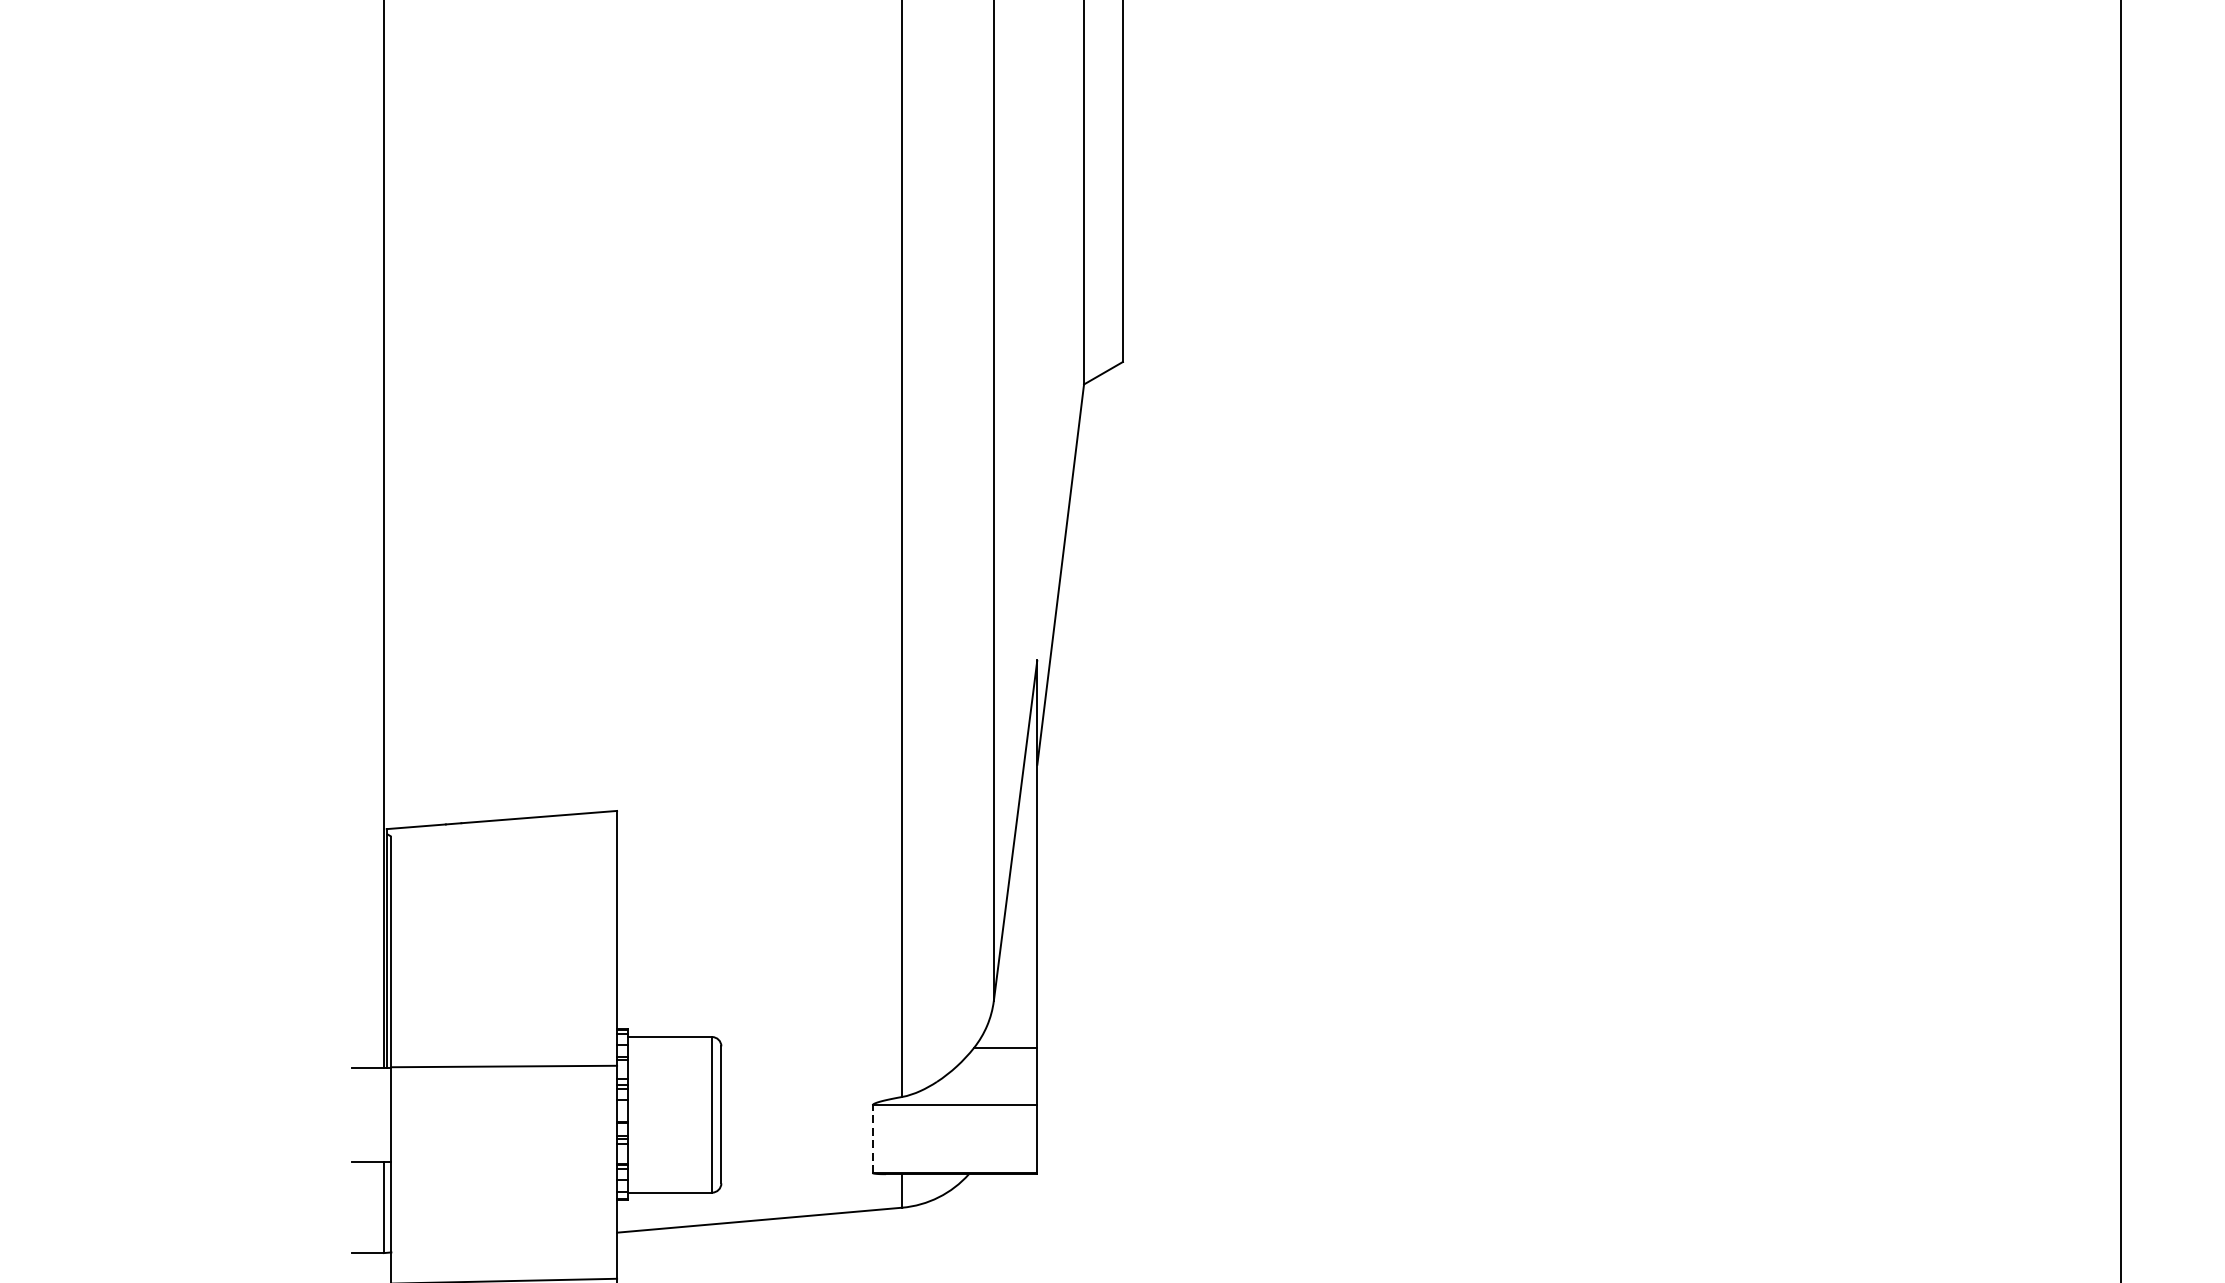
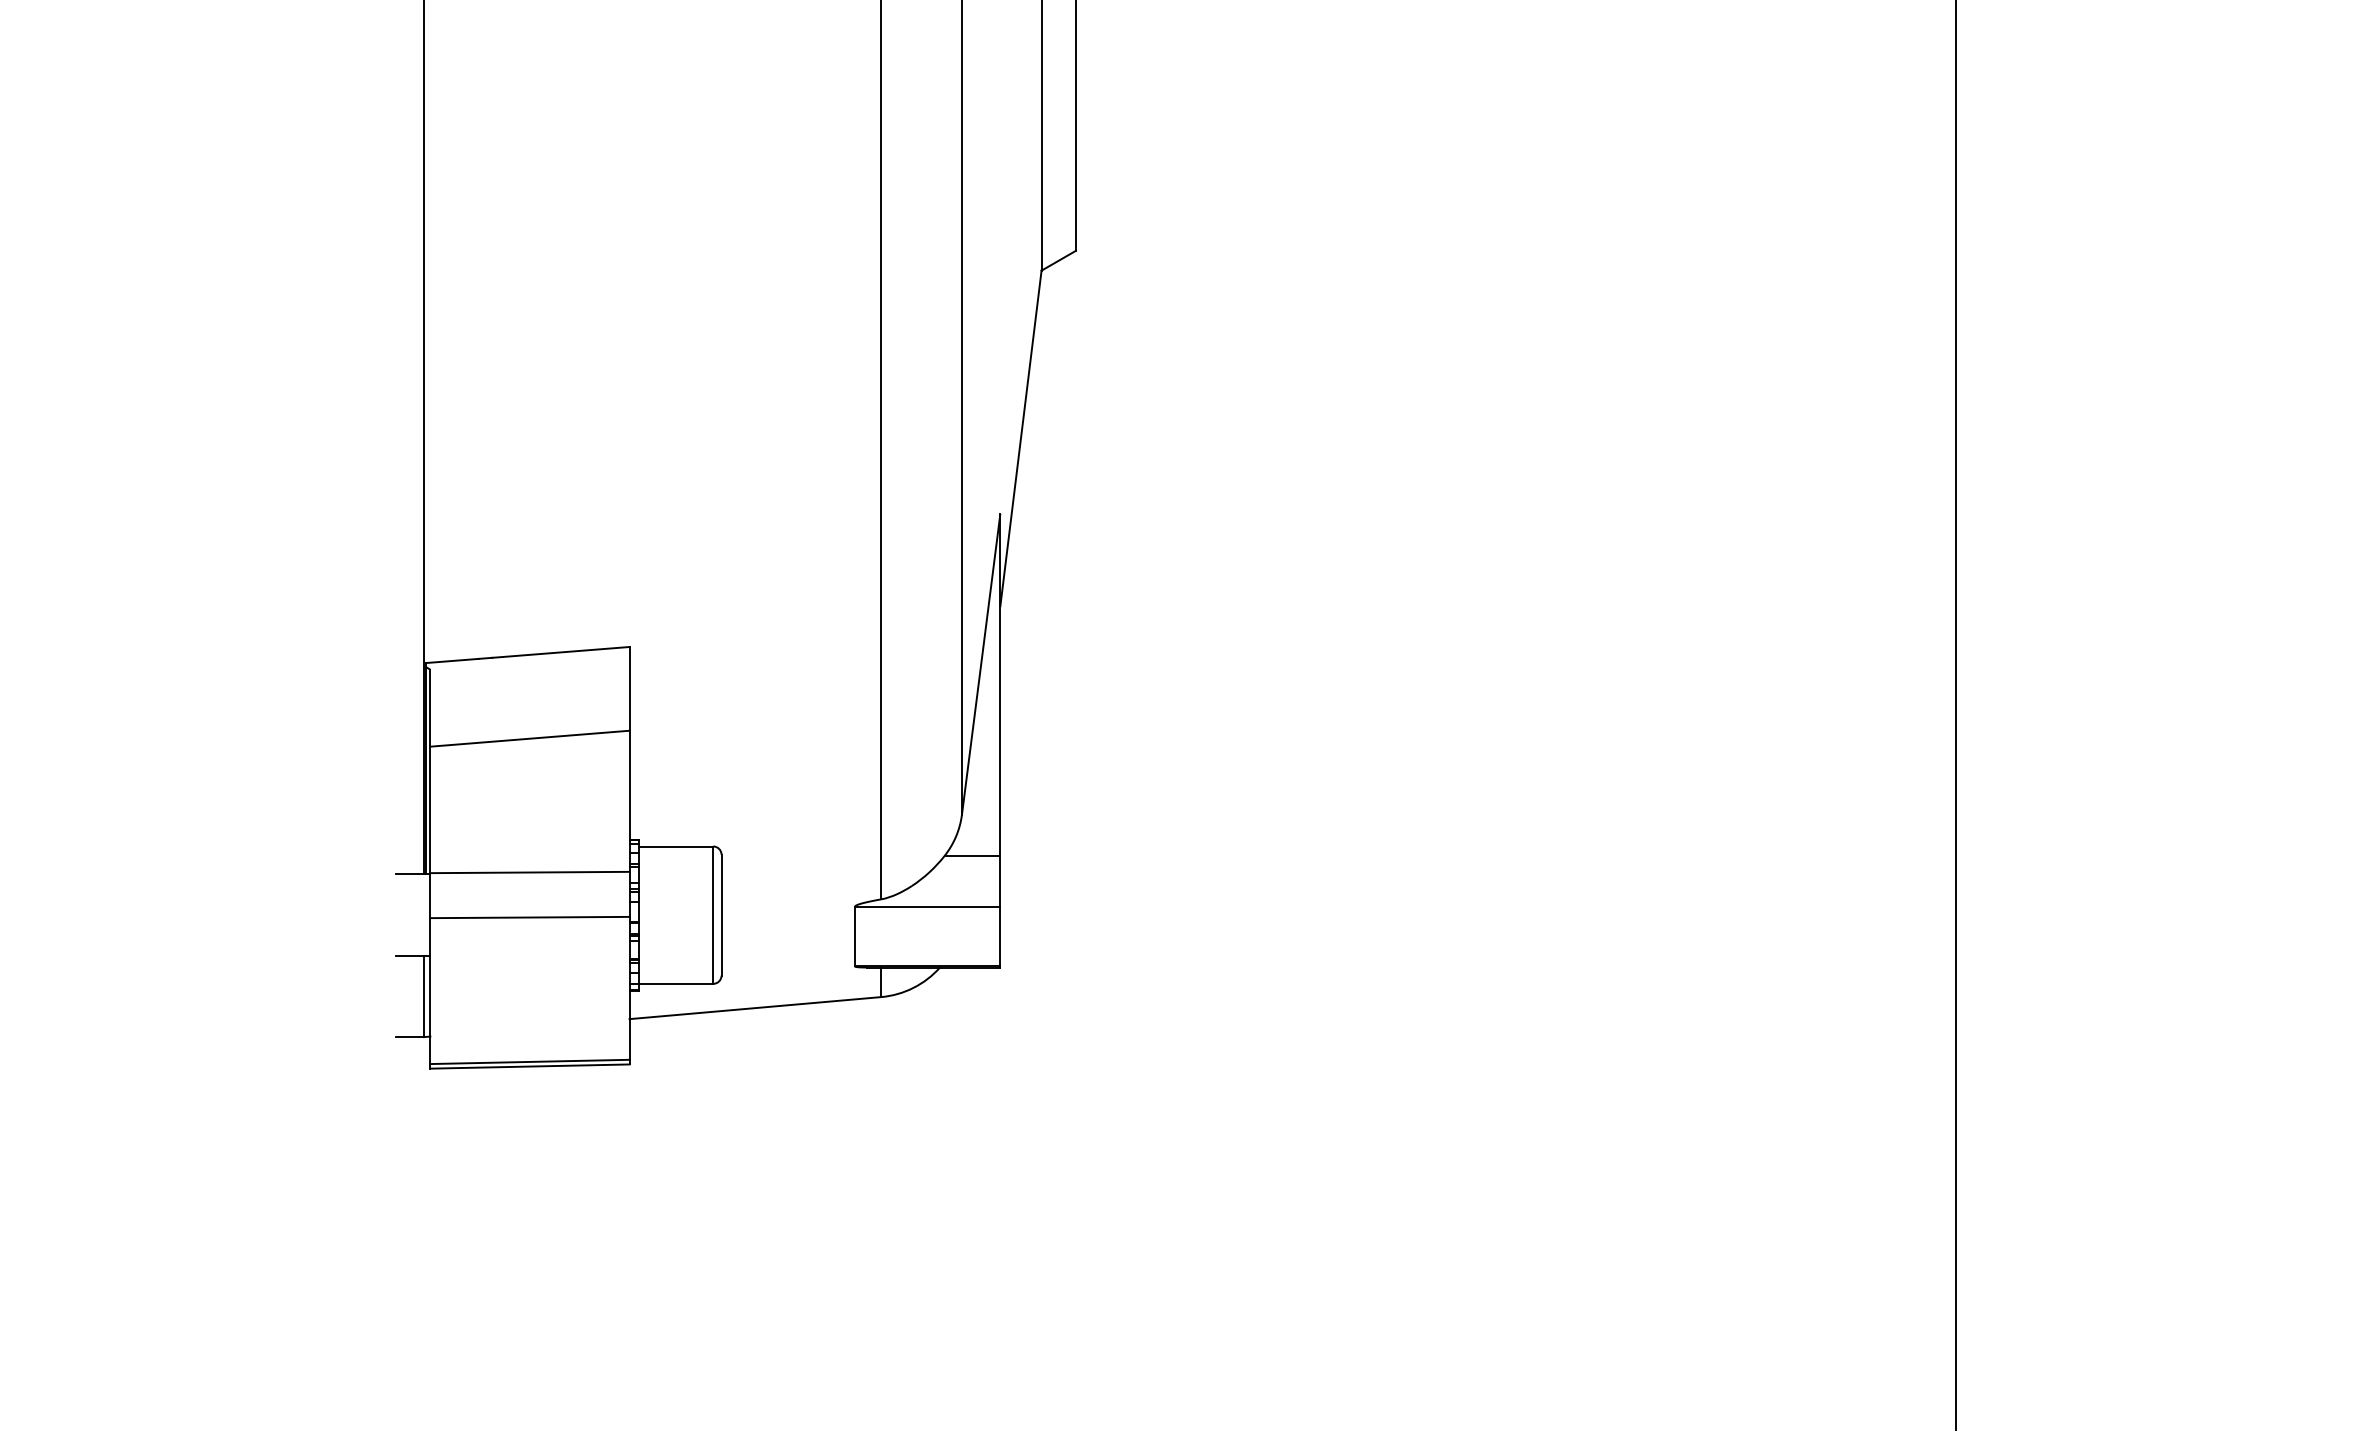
line: (503, 914) -> (529, 738), added
line: (503, 1117) -> (529, 917), added
line: (873, 1139) -> (855, 936), dashed -> solid

